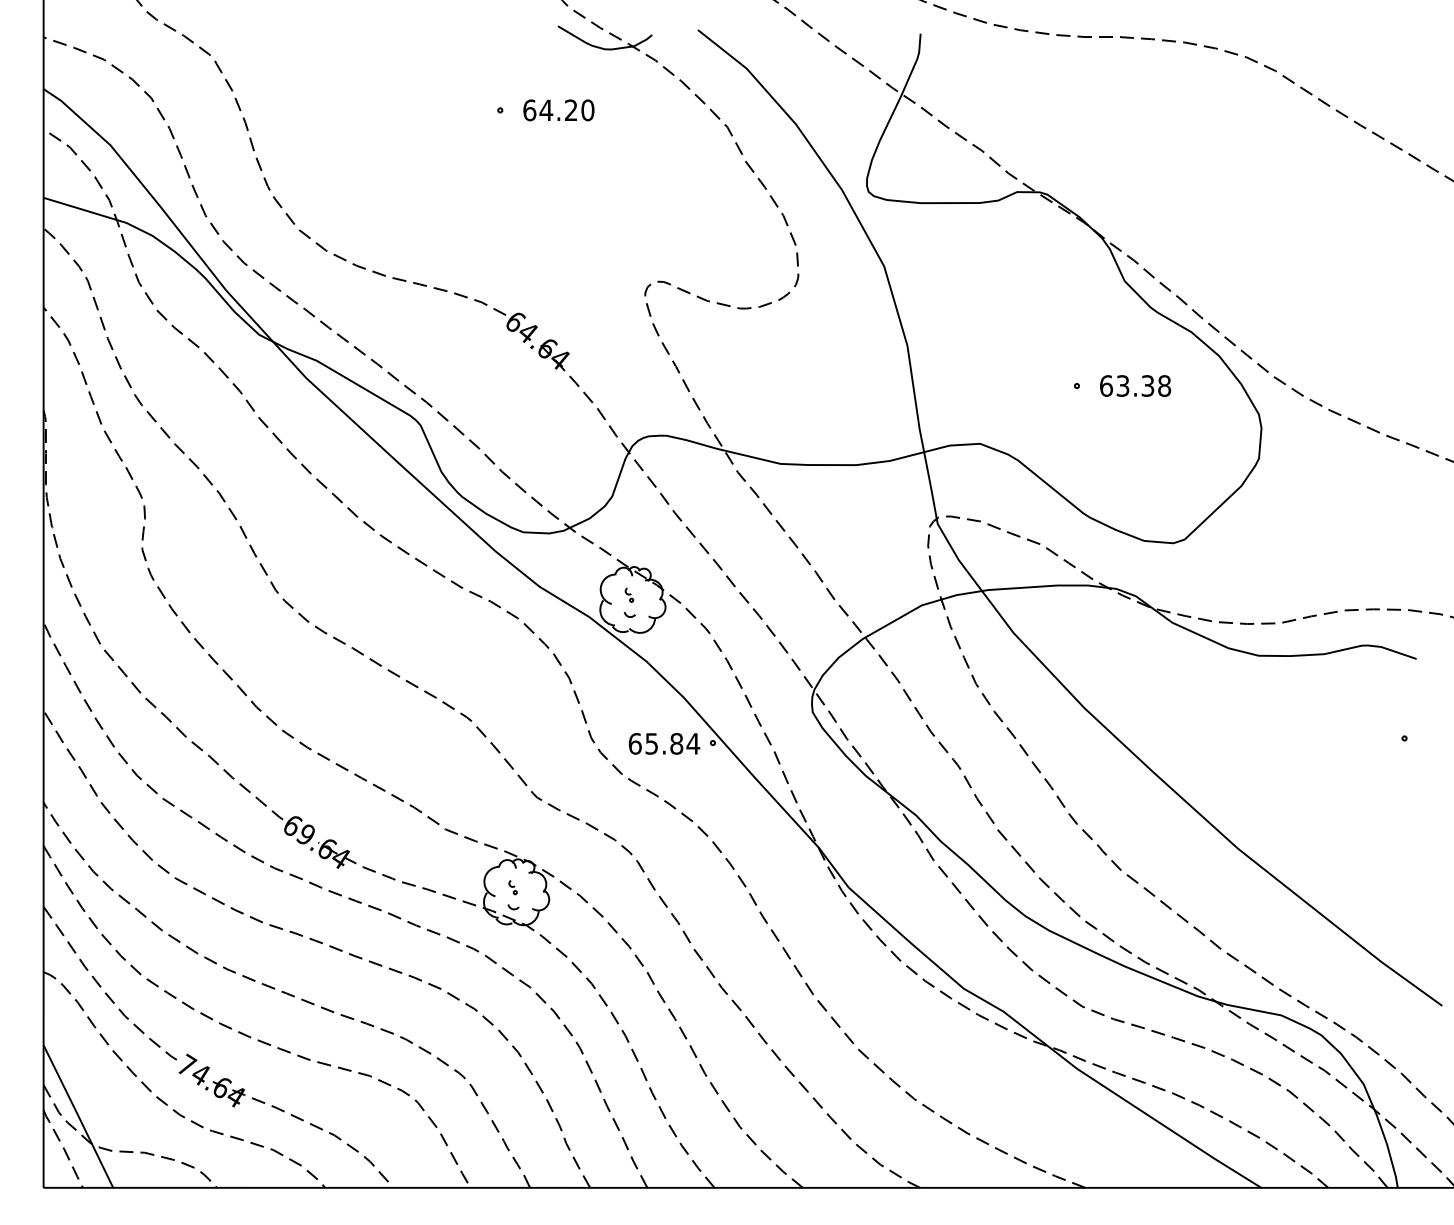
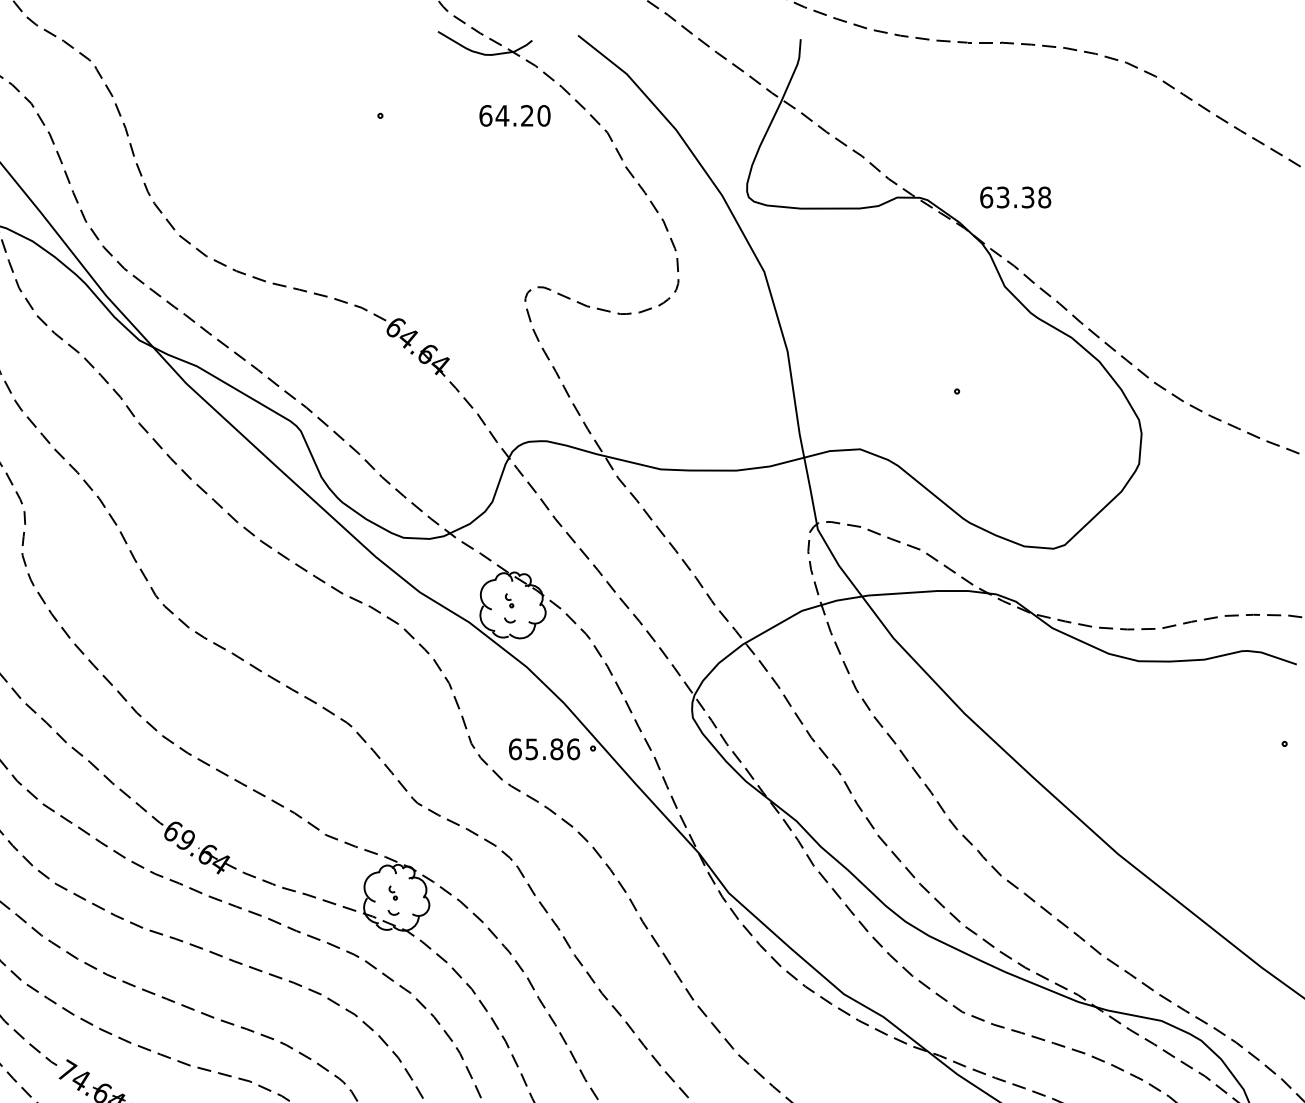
text: (558, 110) -> (514, 115), moved
text: (1135, 385) -> (1015, 196), moved
text: (693, 743) -> (573, 748), 65.84 -> 65.86

